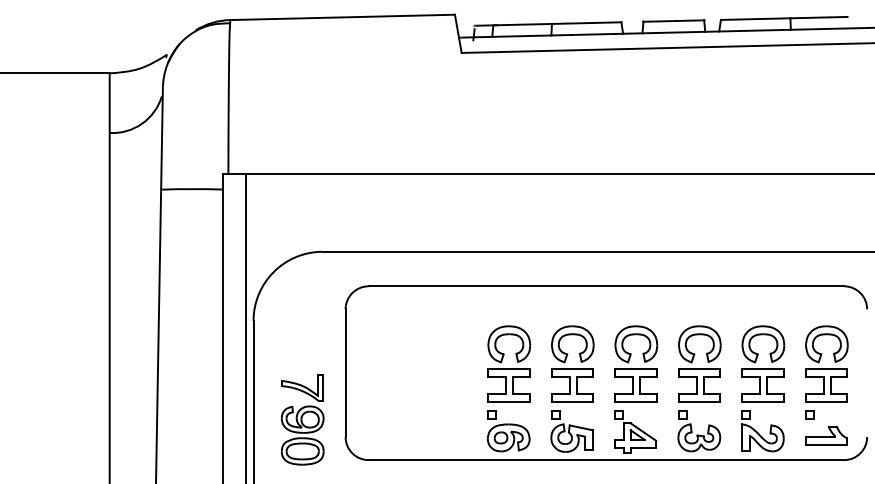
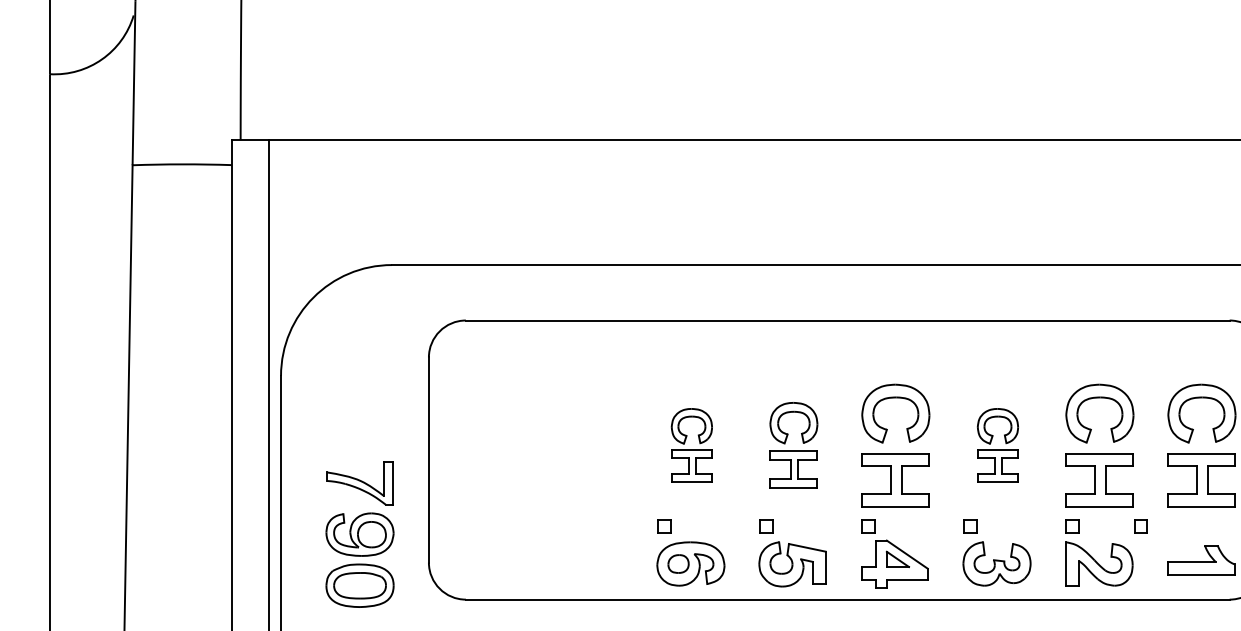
part: (509, 363) -> (692, 444), size x0.6
part: (572, 363) -> (793, 444), size x0.7
part: (699, 363) -> (997, 444), size x0.6
part: (809, 414) -> (1140, 526), moved

